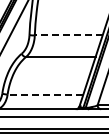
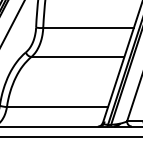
line: (68, 35) -> (88, 28), dashed -> solid
line: (45, 94) -> (57, 106), dashed -> solid

